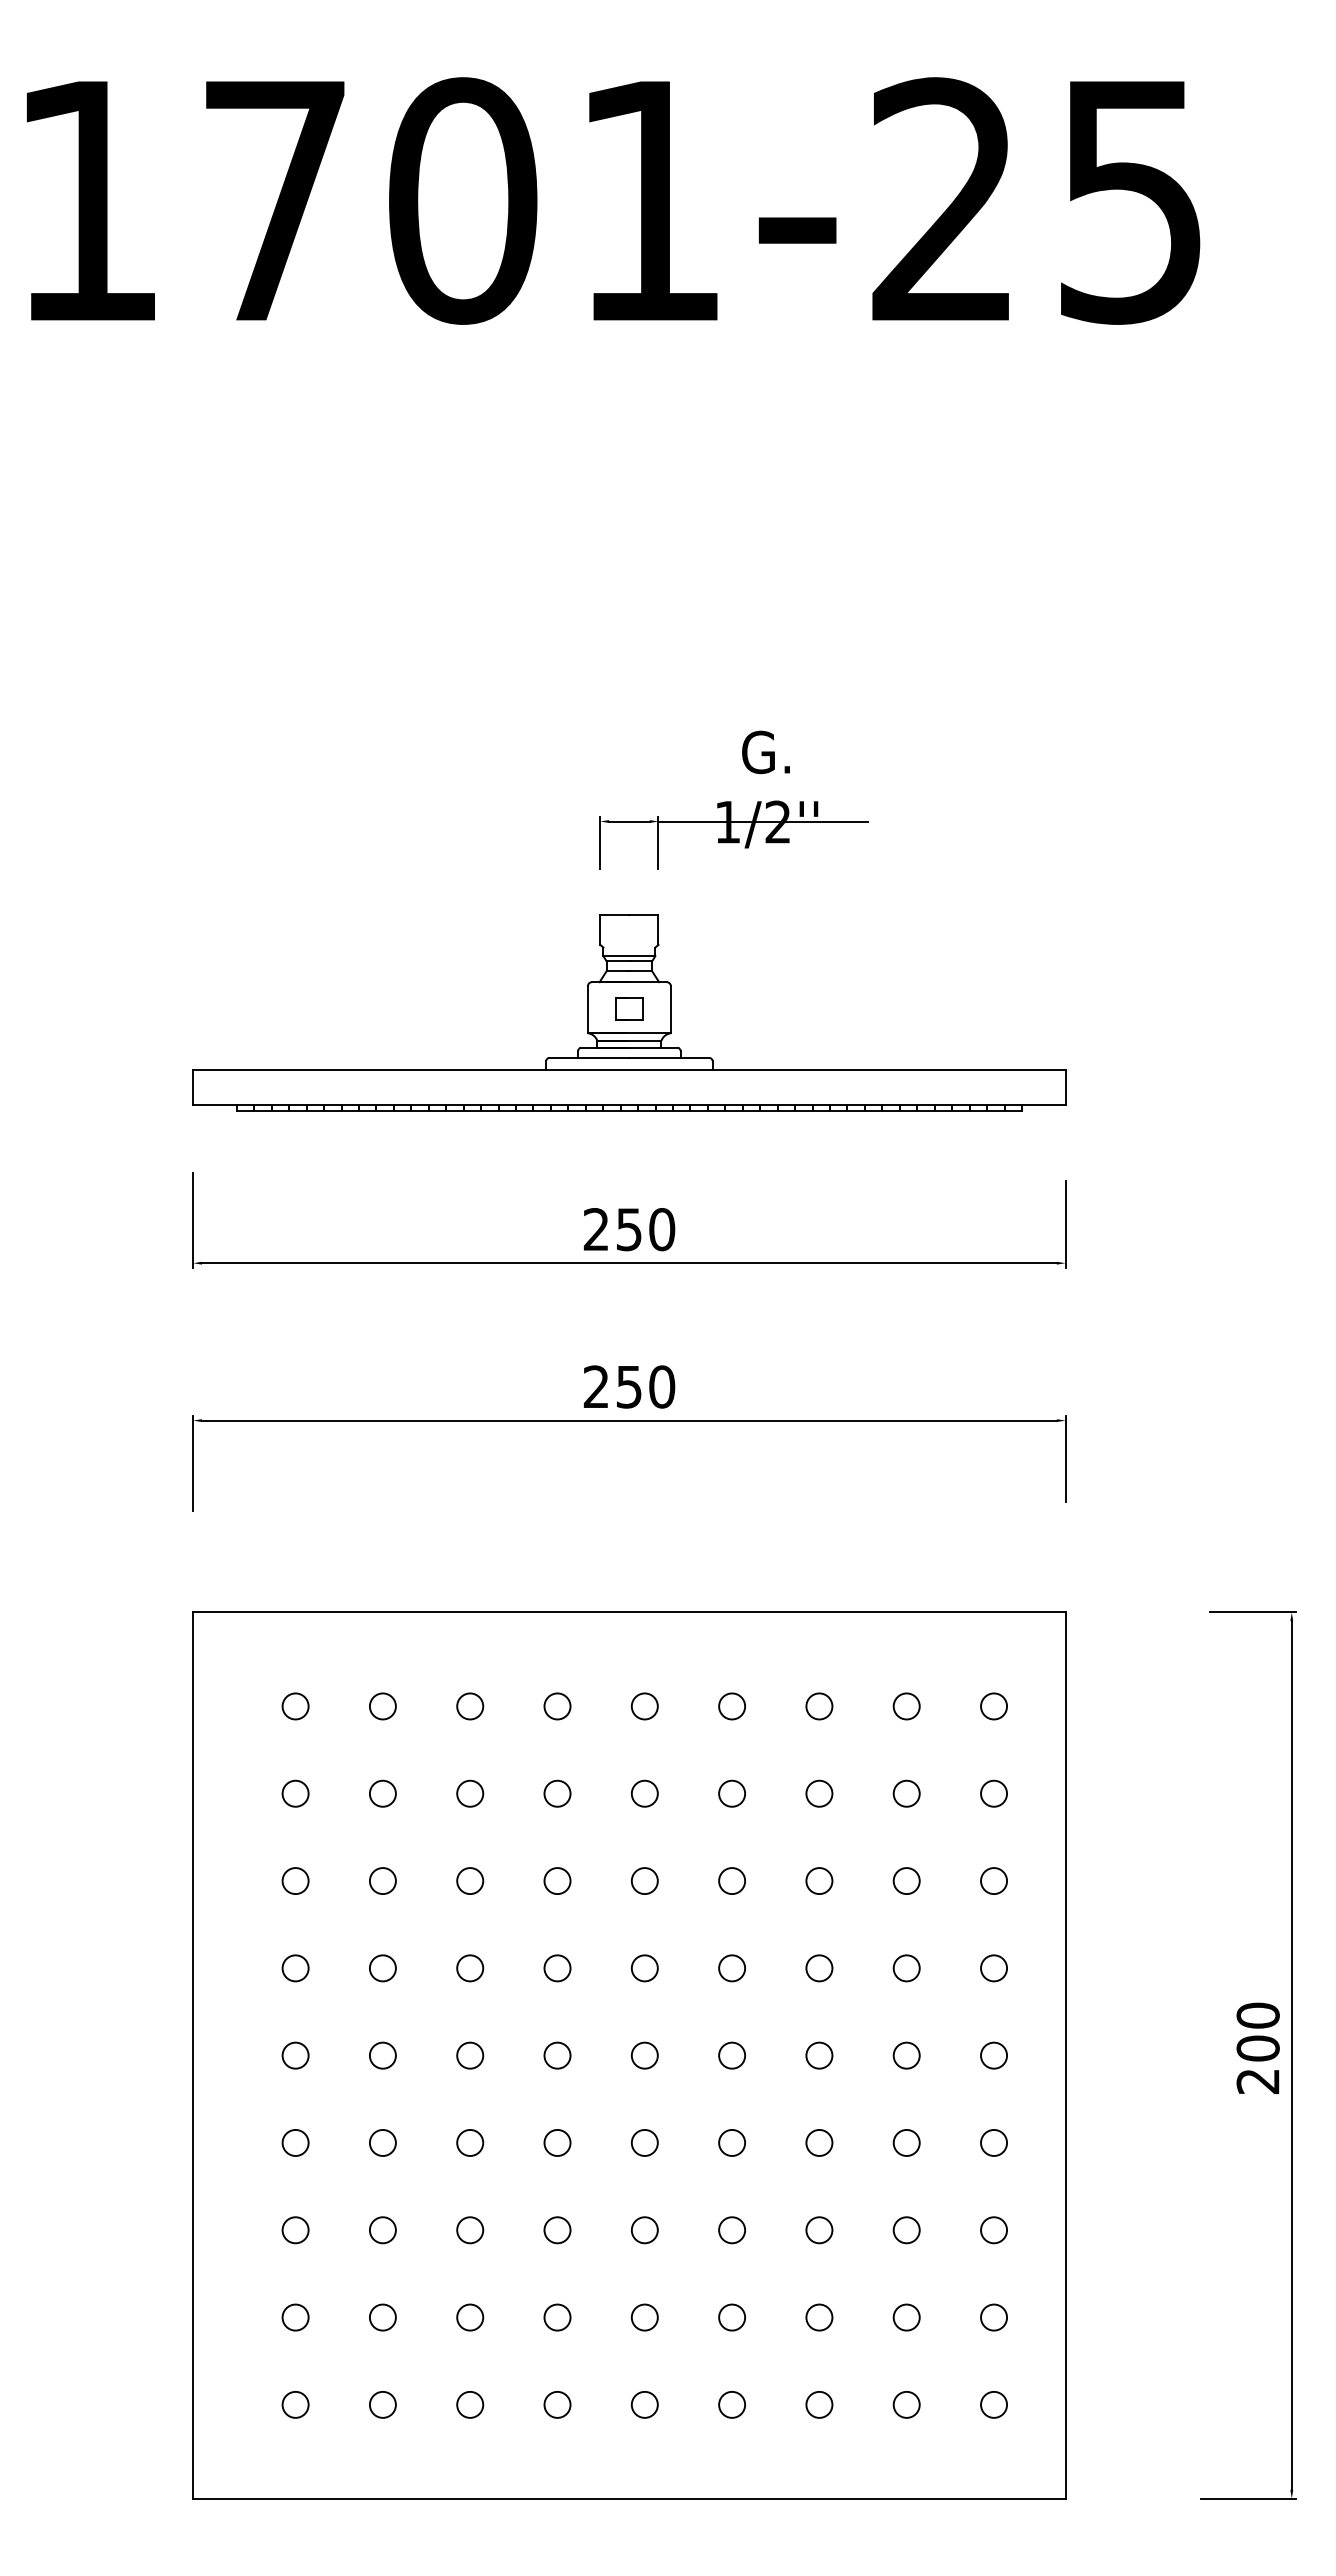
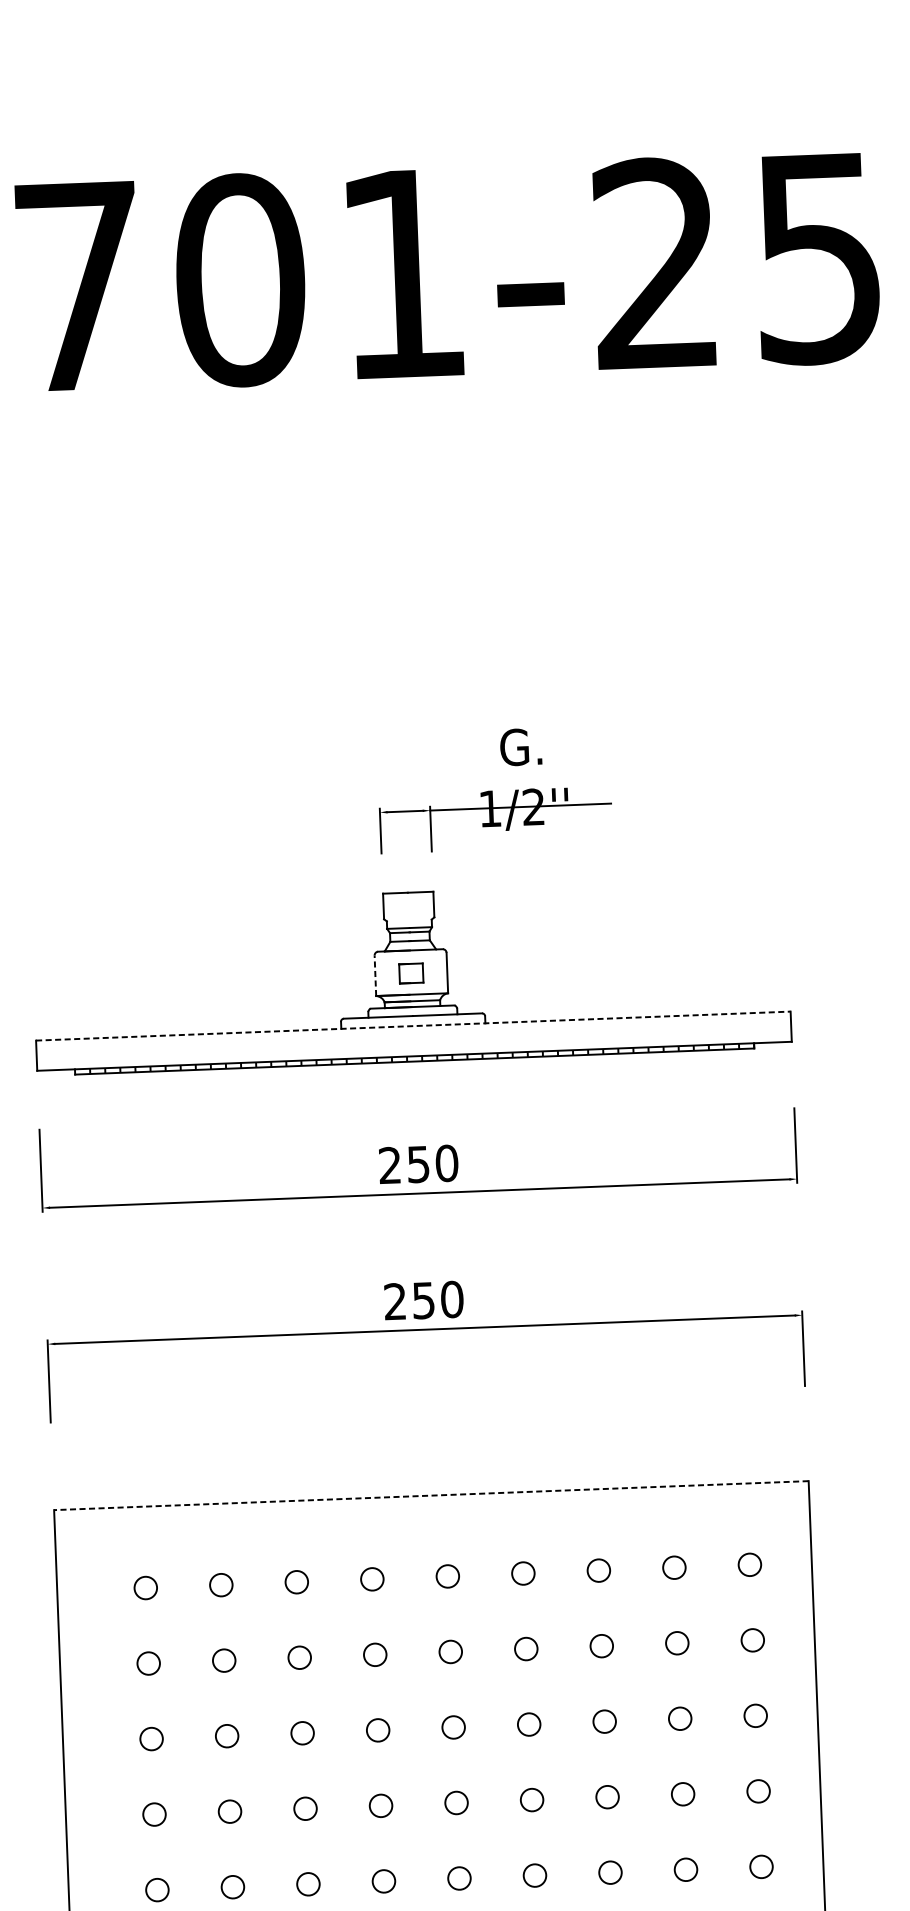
line: (587, 1009) -> (375, 975), solid -> dashed
line: (629, 1069) -> (413, 1026), solid -> dashed
line: (628, 1612) -> (430, 1495), solid -> dashed

